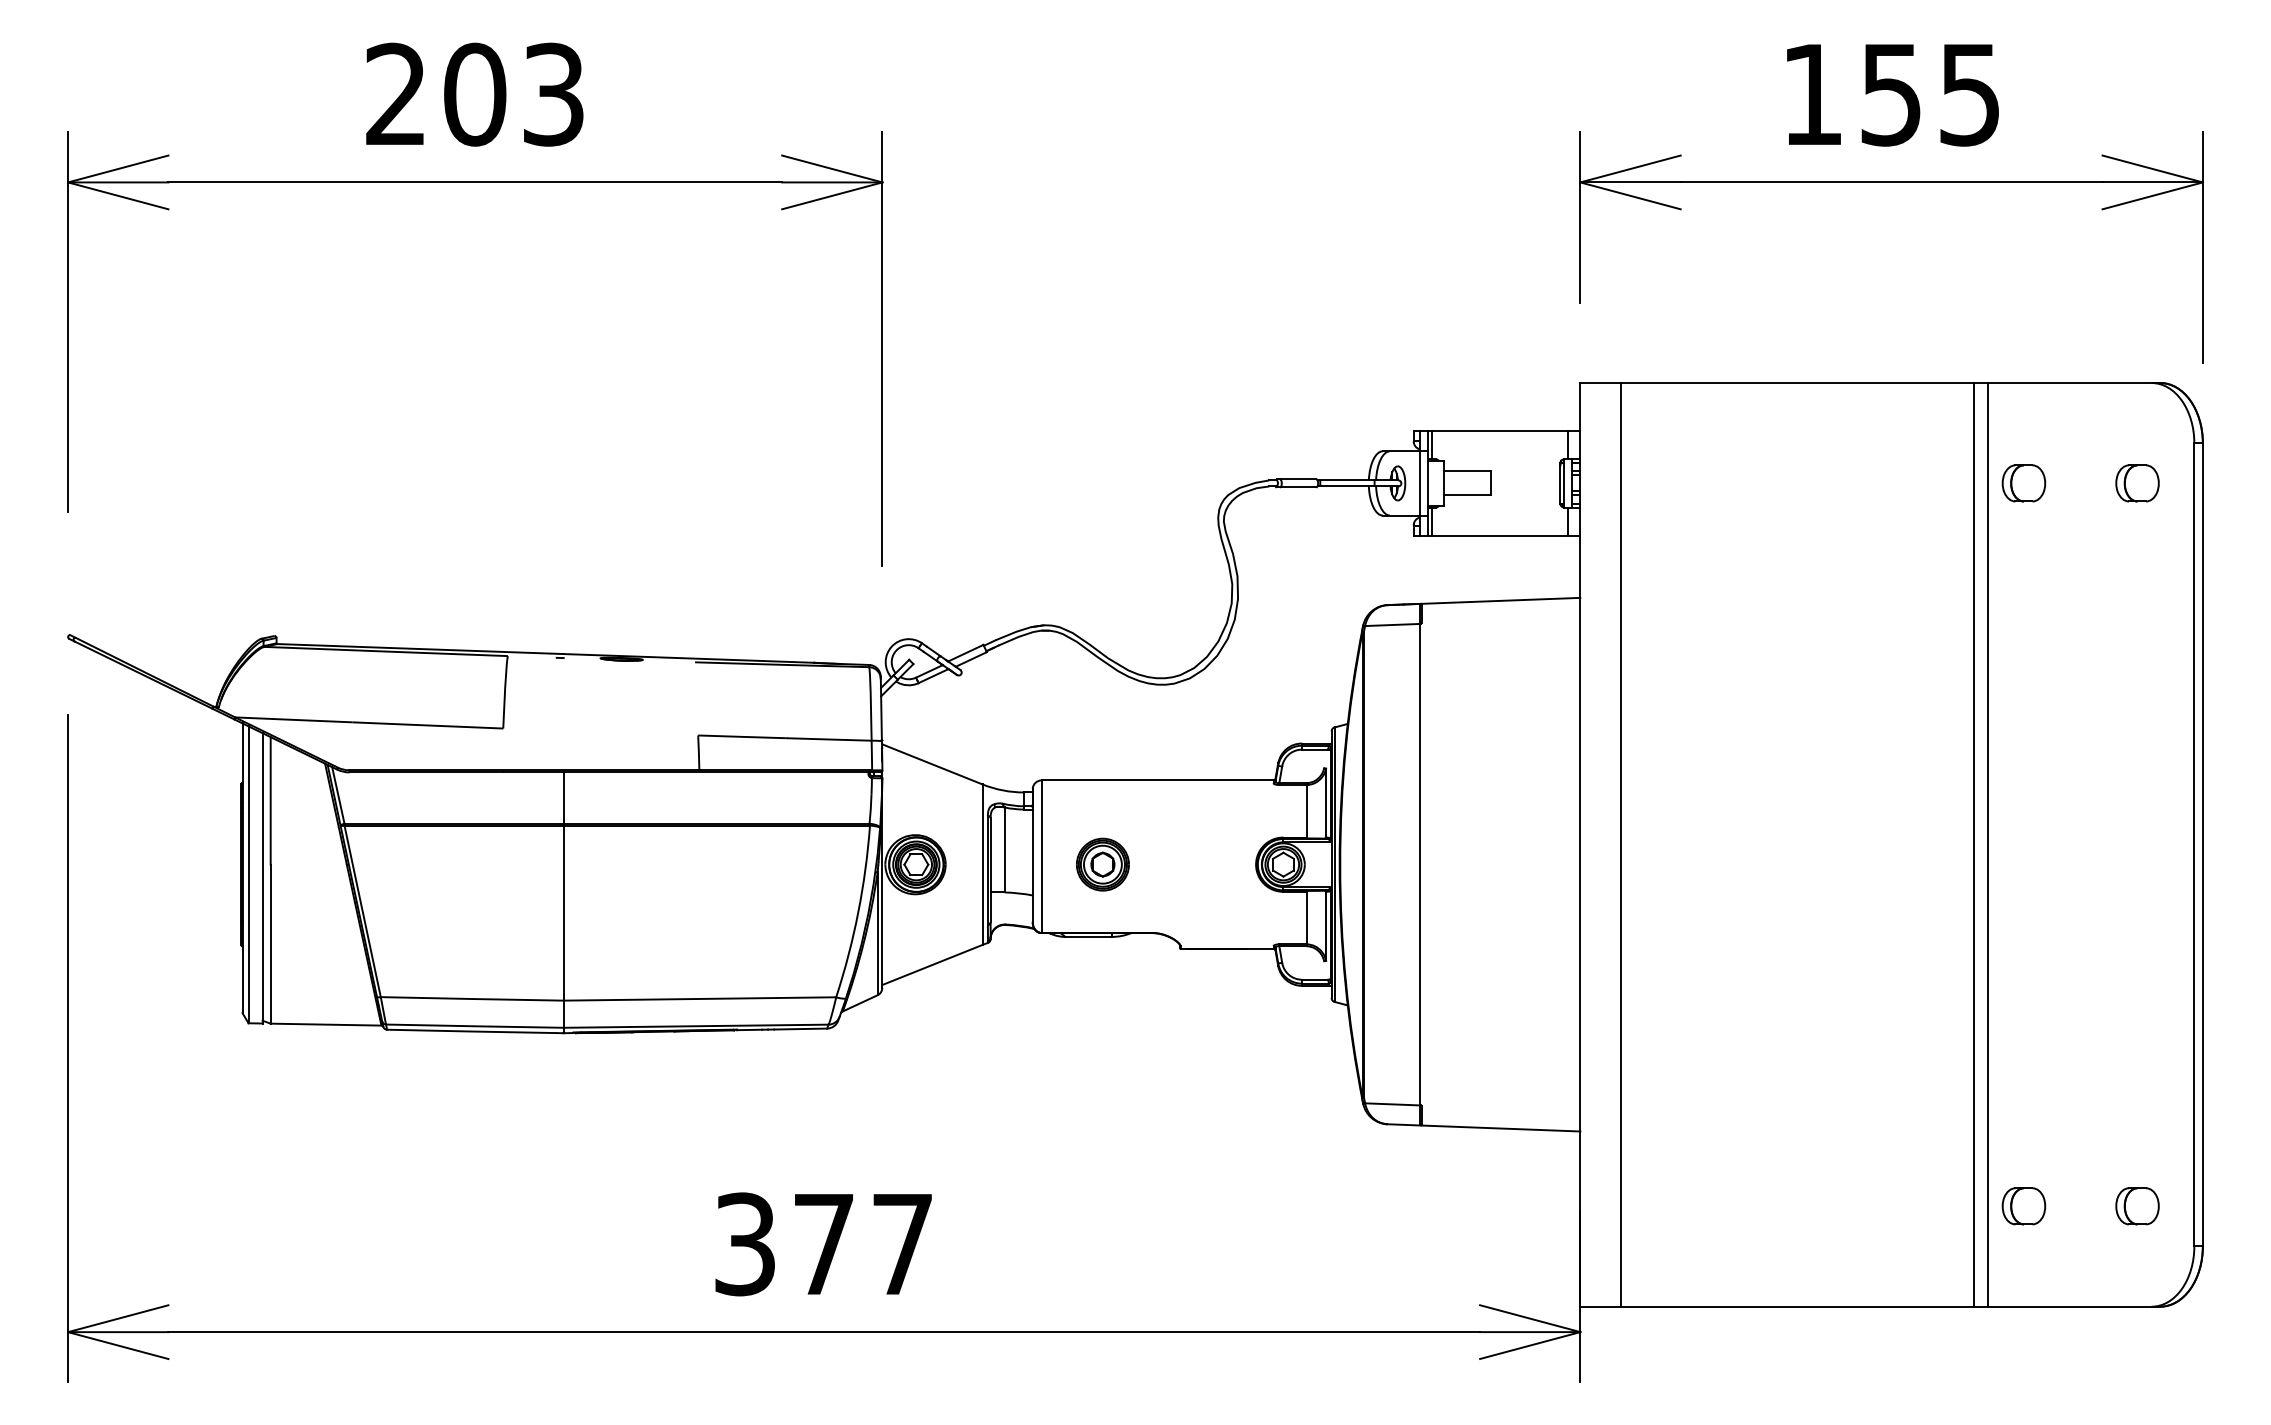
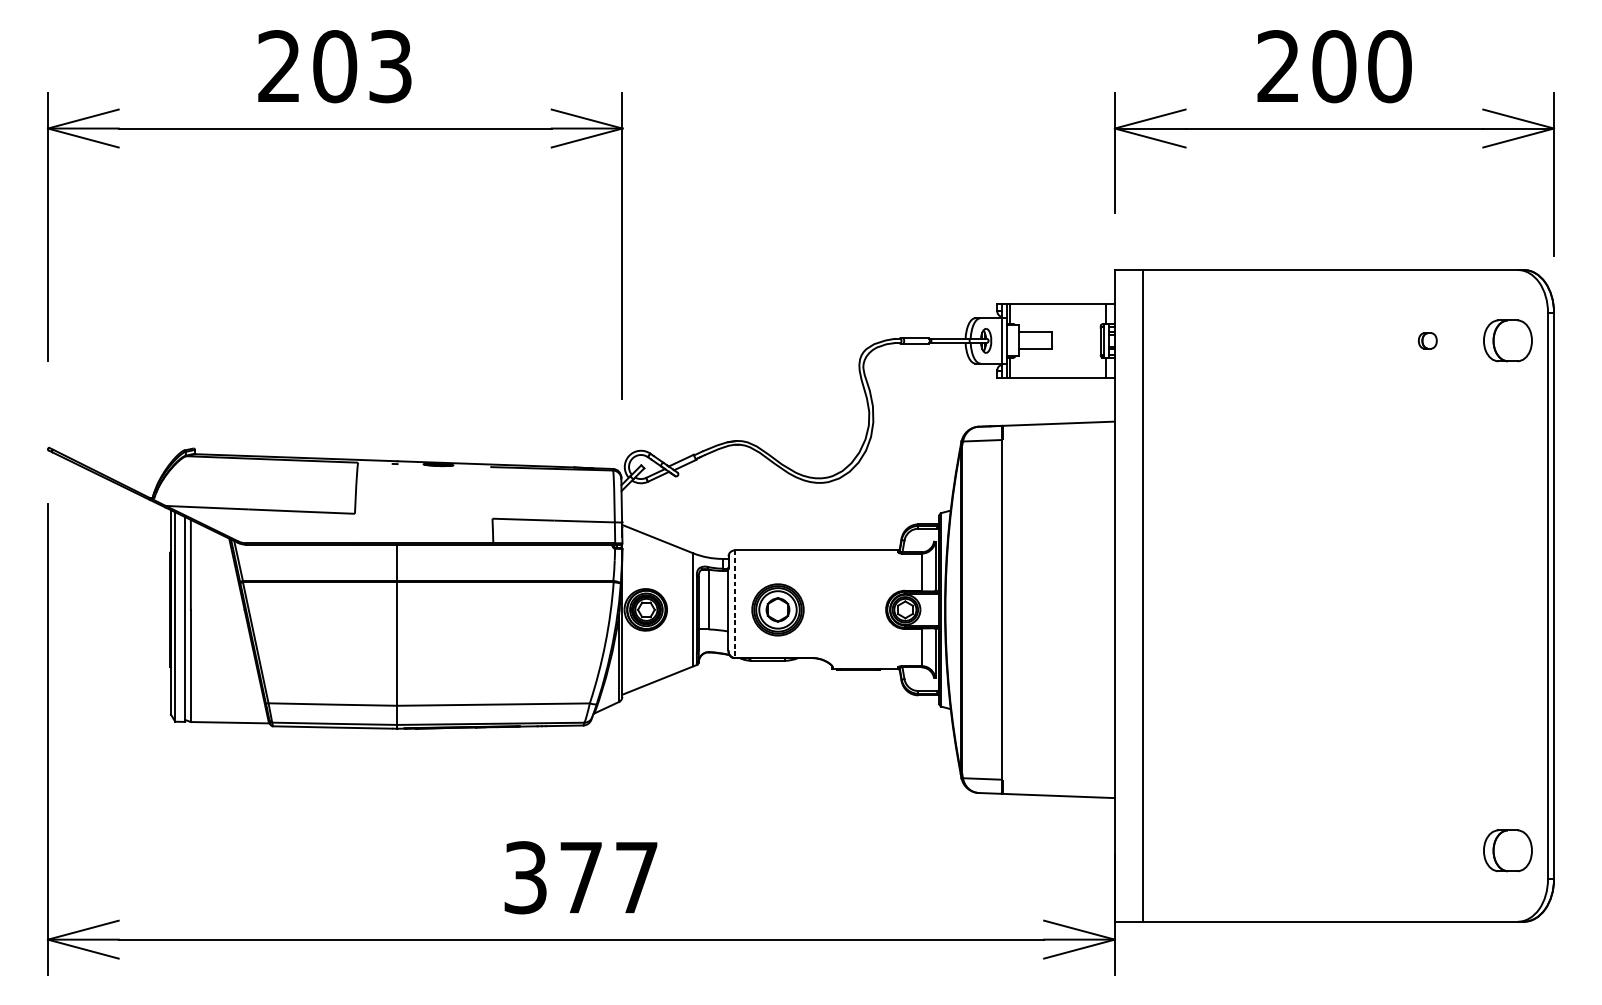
text: (1891, 94) -> (1334, 66), 155 -> 200
part: (2023, 483) -> (1427, 340), size x0.6
part: (2137, 483) -> (1507, 340), size x1.6
line: (1973, 844) -> (1392, 595), removed
line: (1987, 844) -> (1402, 595), removed
line: (1041, 857) -> (734, 604), solid -> dashed
part: (1102, 864) -> (777, 609), size x1.4
part: (2023, 1206) -> (1427, 851), removed
part: (2137, 1206) -> (1507, 851), size x1.6

